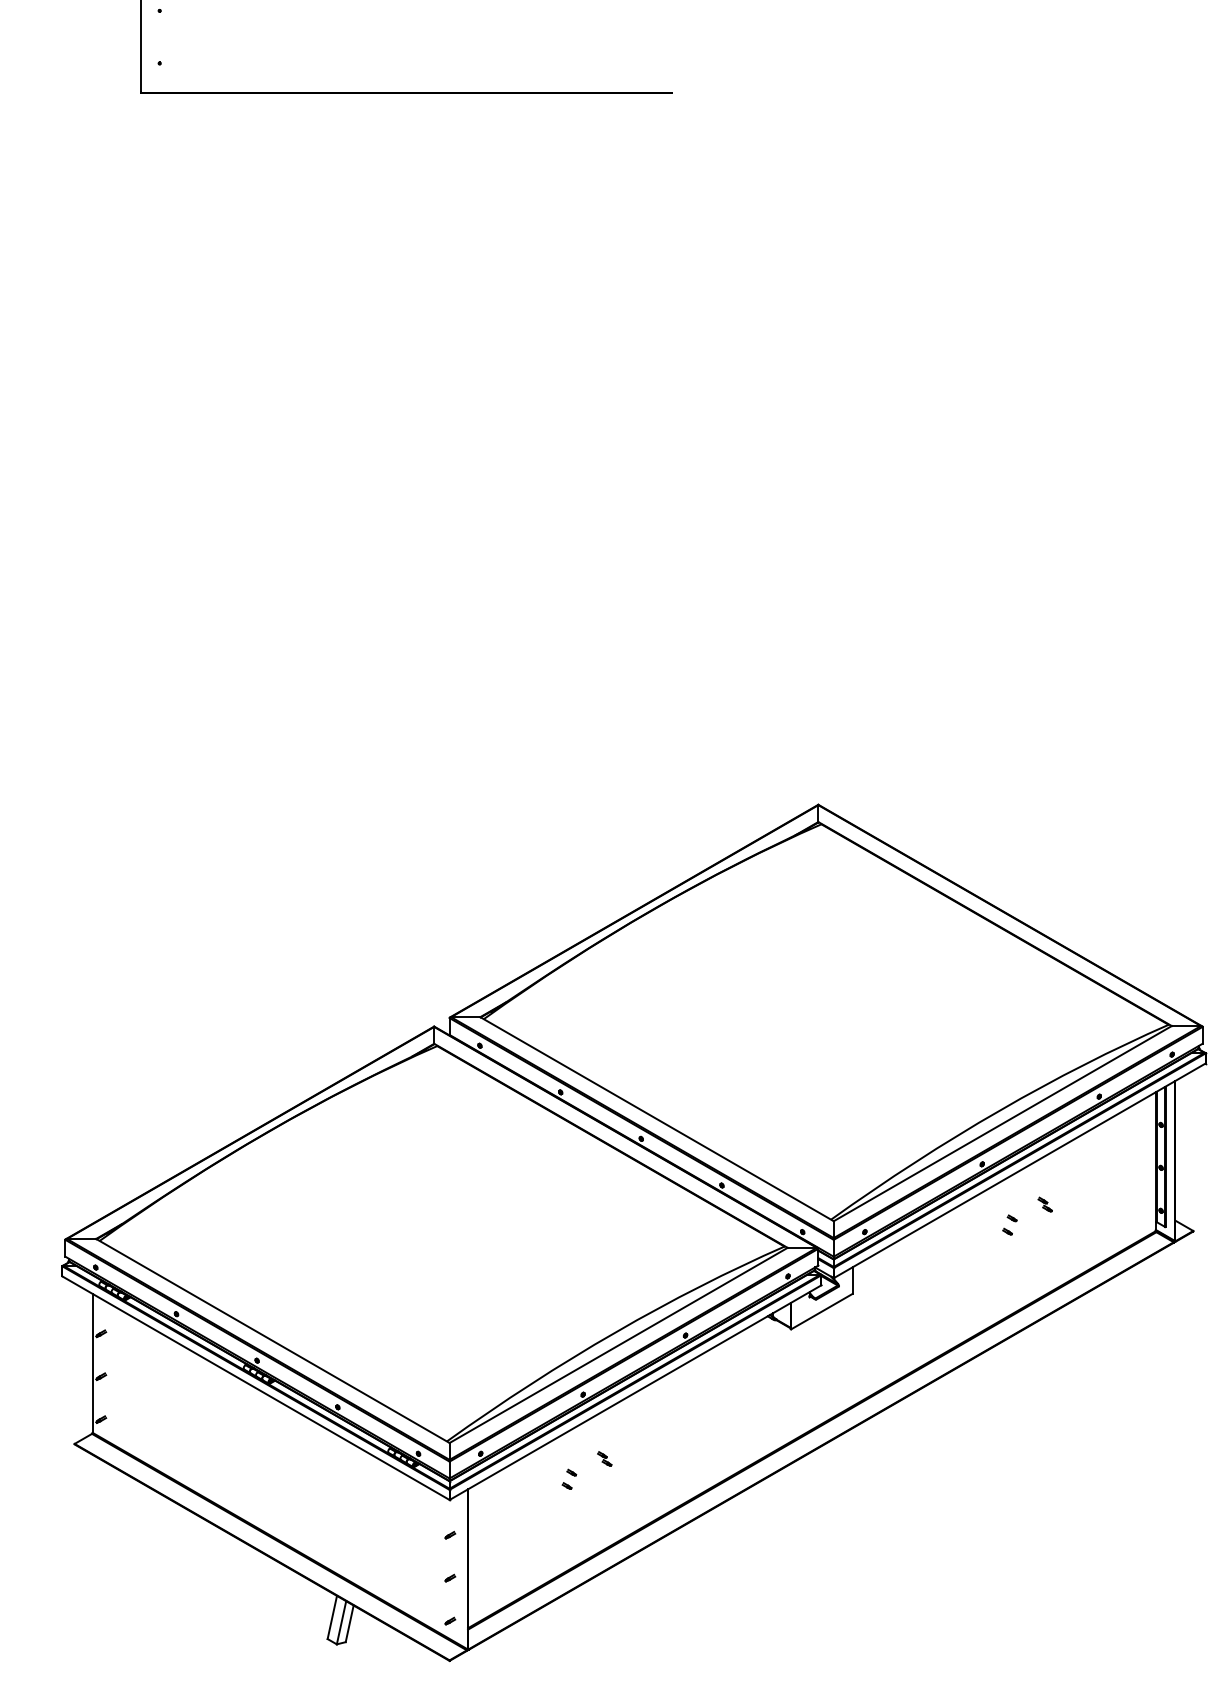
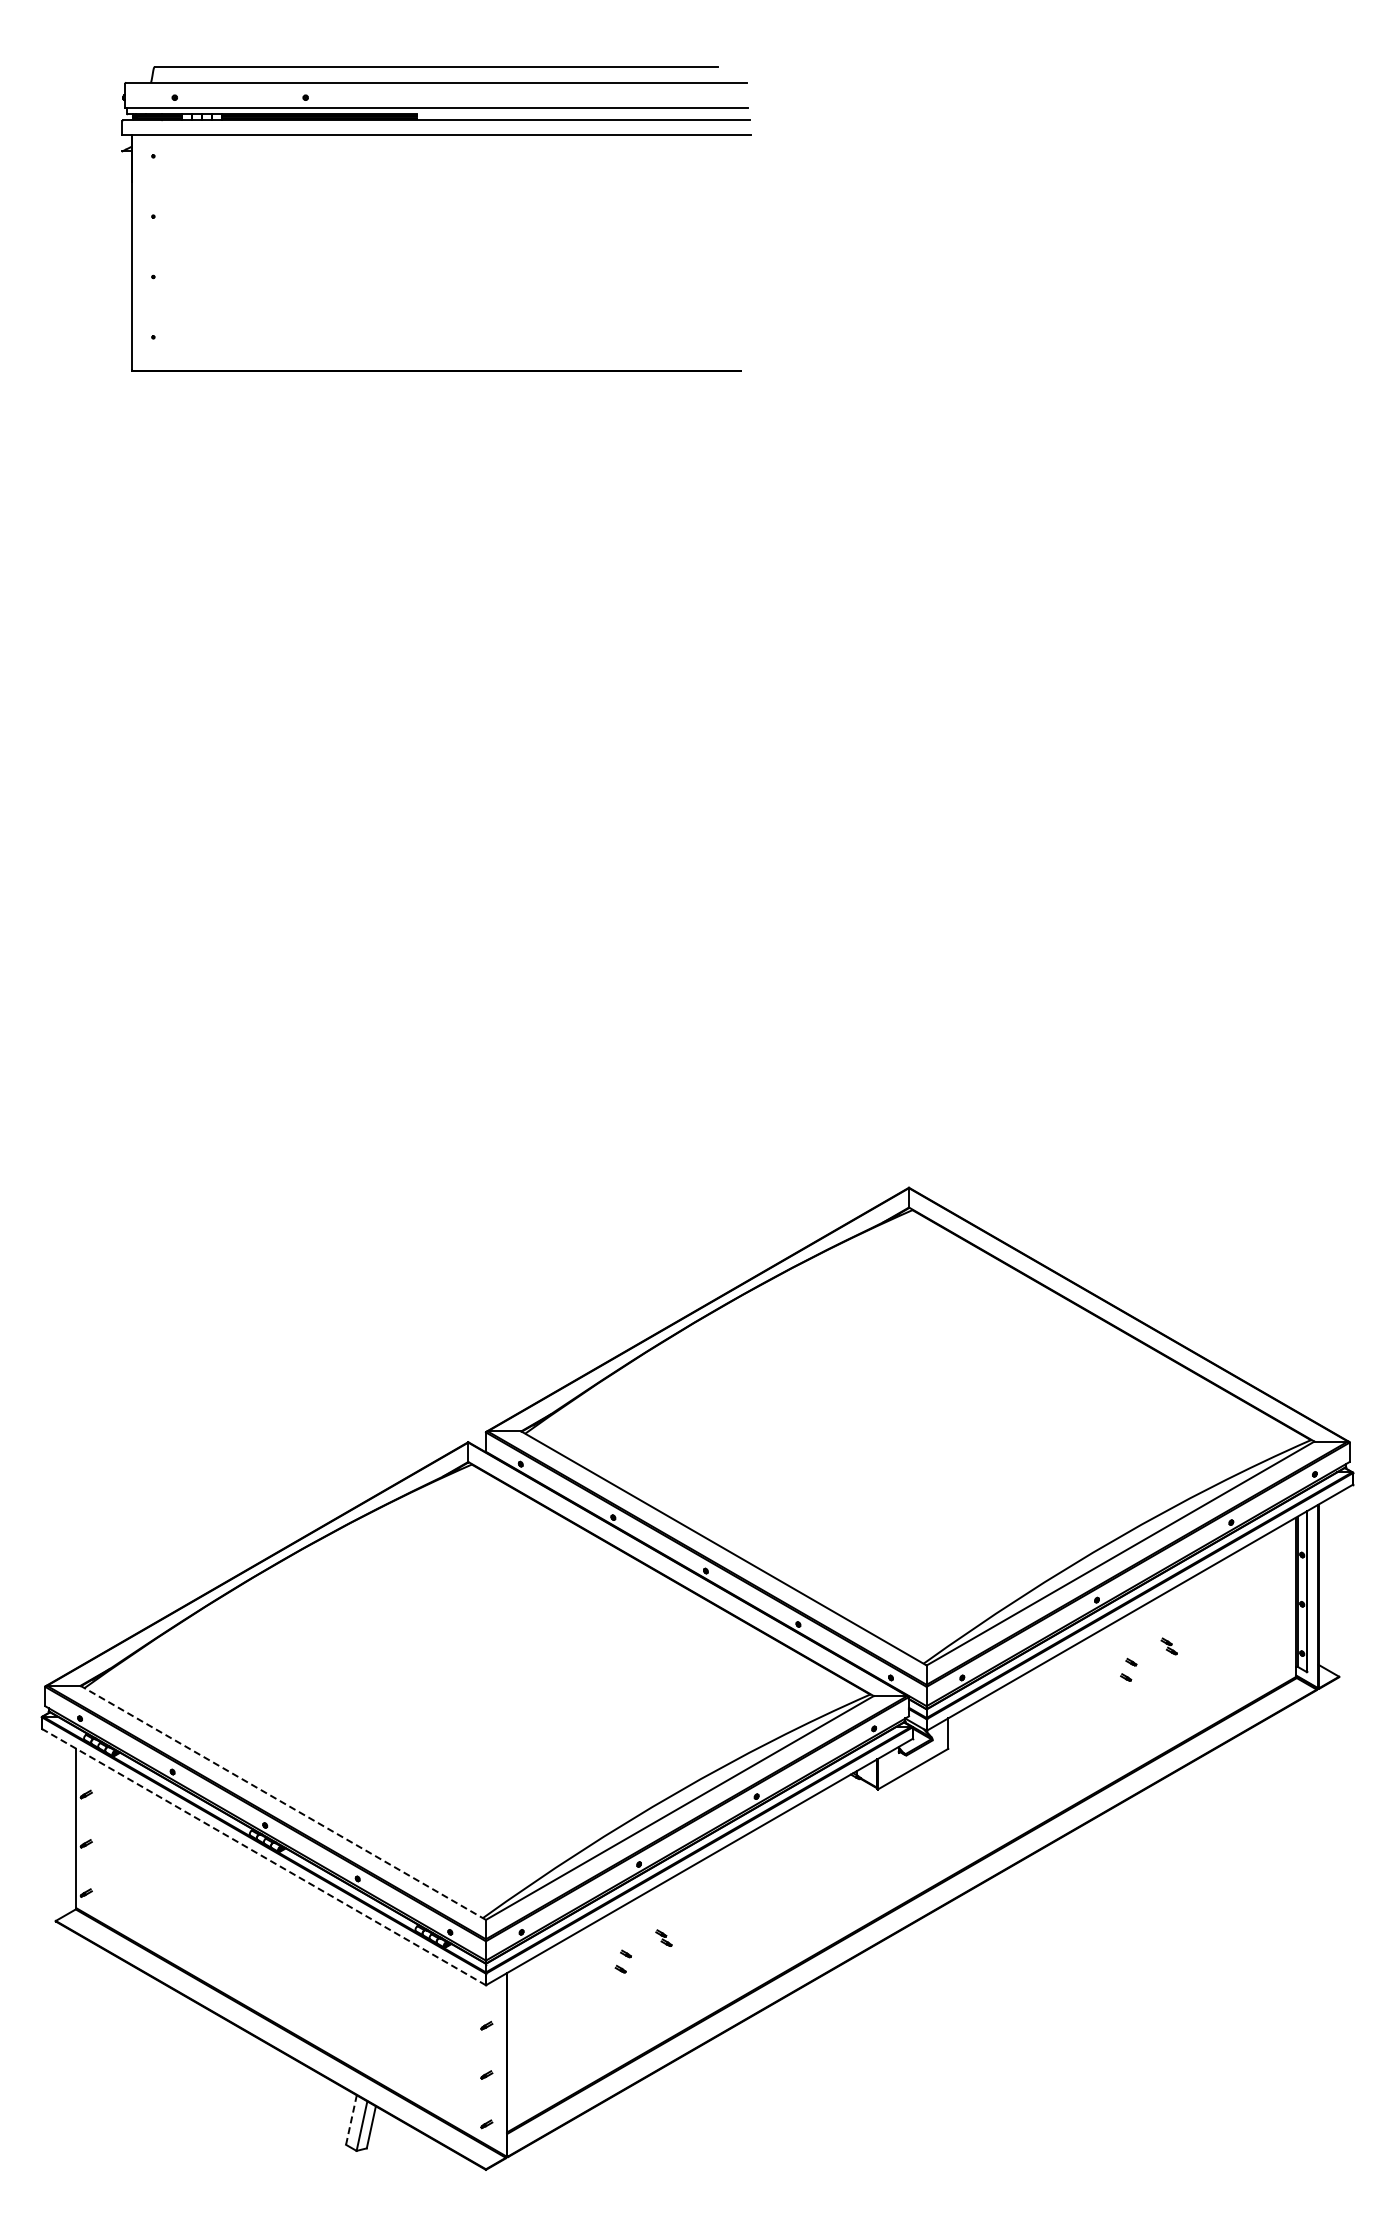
line: (272, 1340) -> (282, 1802), solid -> dashed
line: (255, 1387) -> (263, 1856), solid -> dashed
line: (332, 1616) -> (351, 2119), solid -> dashed

